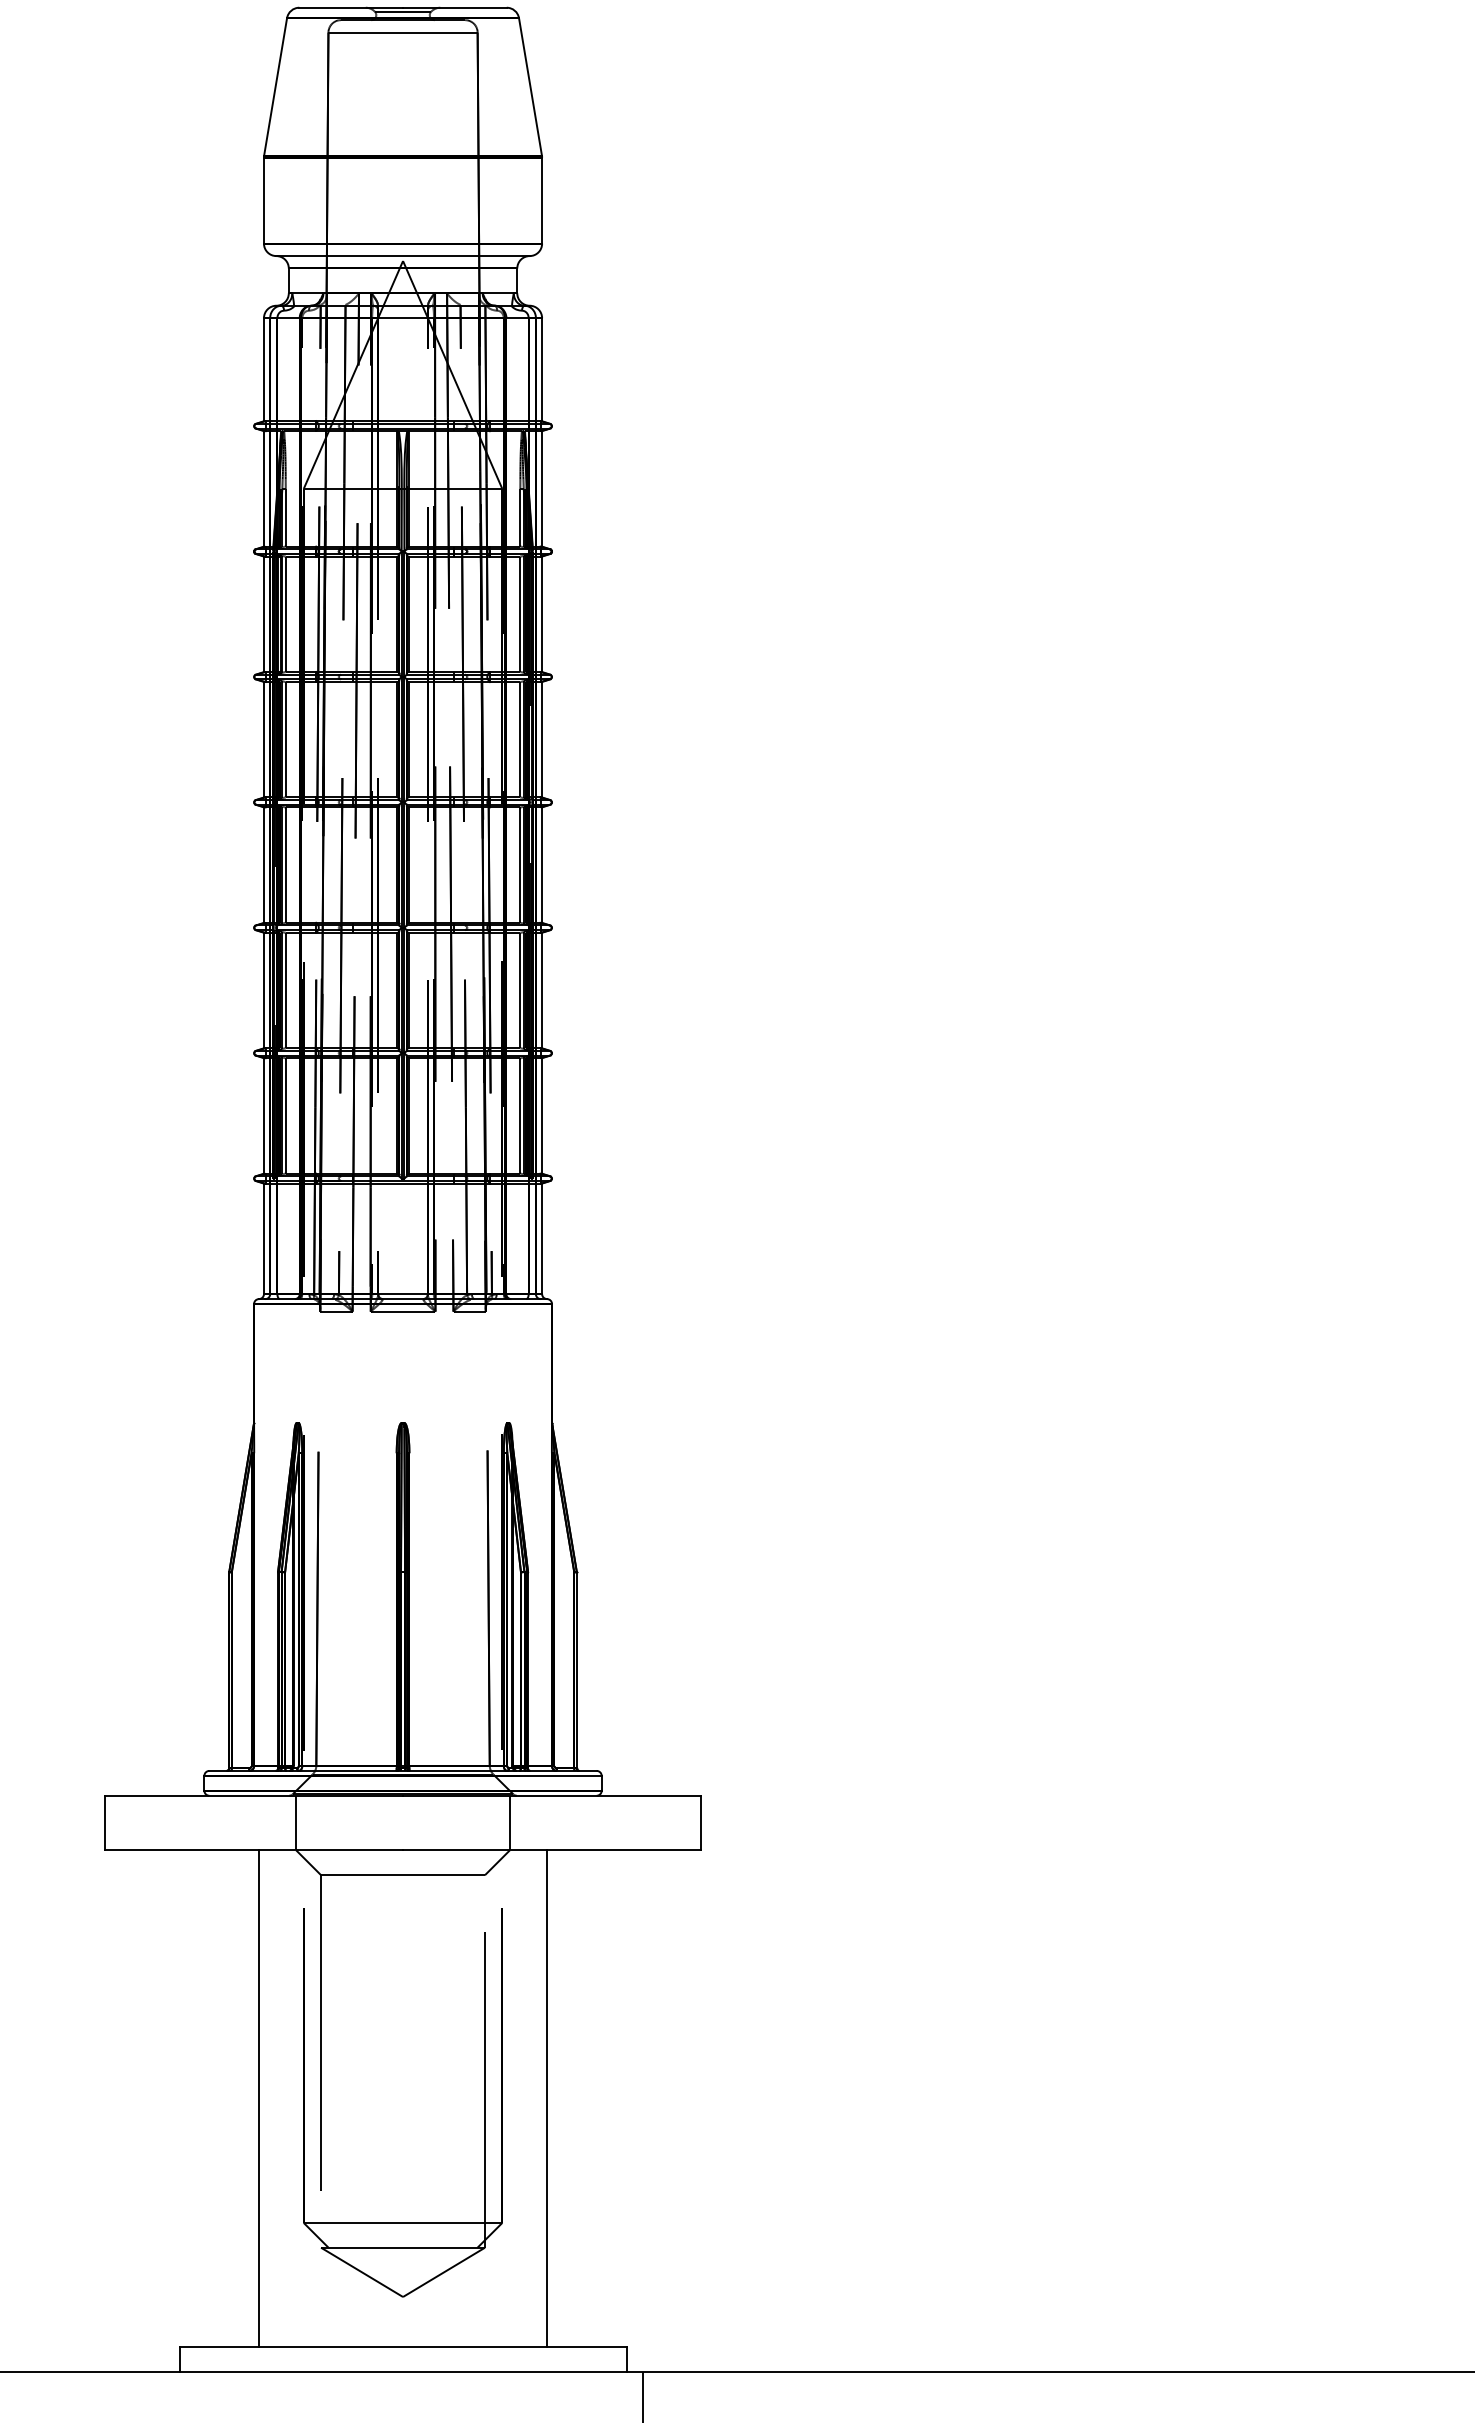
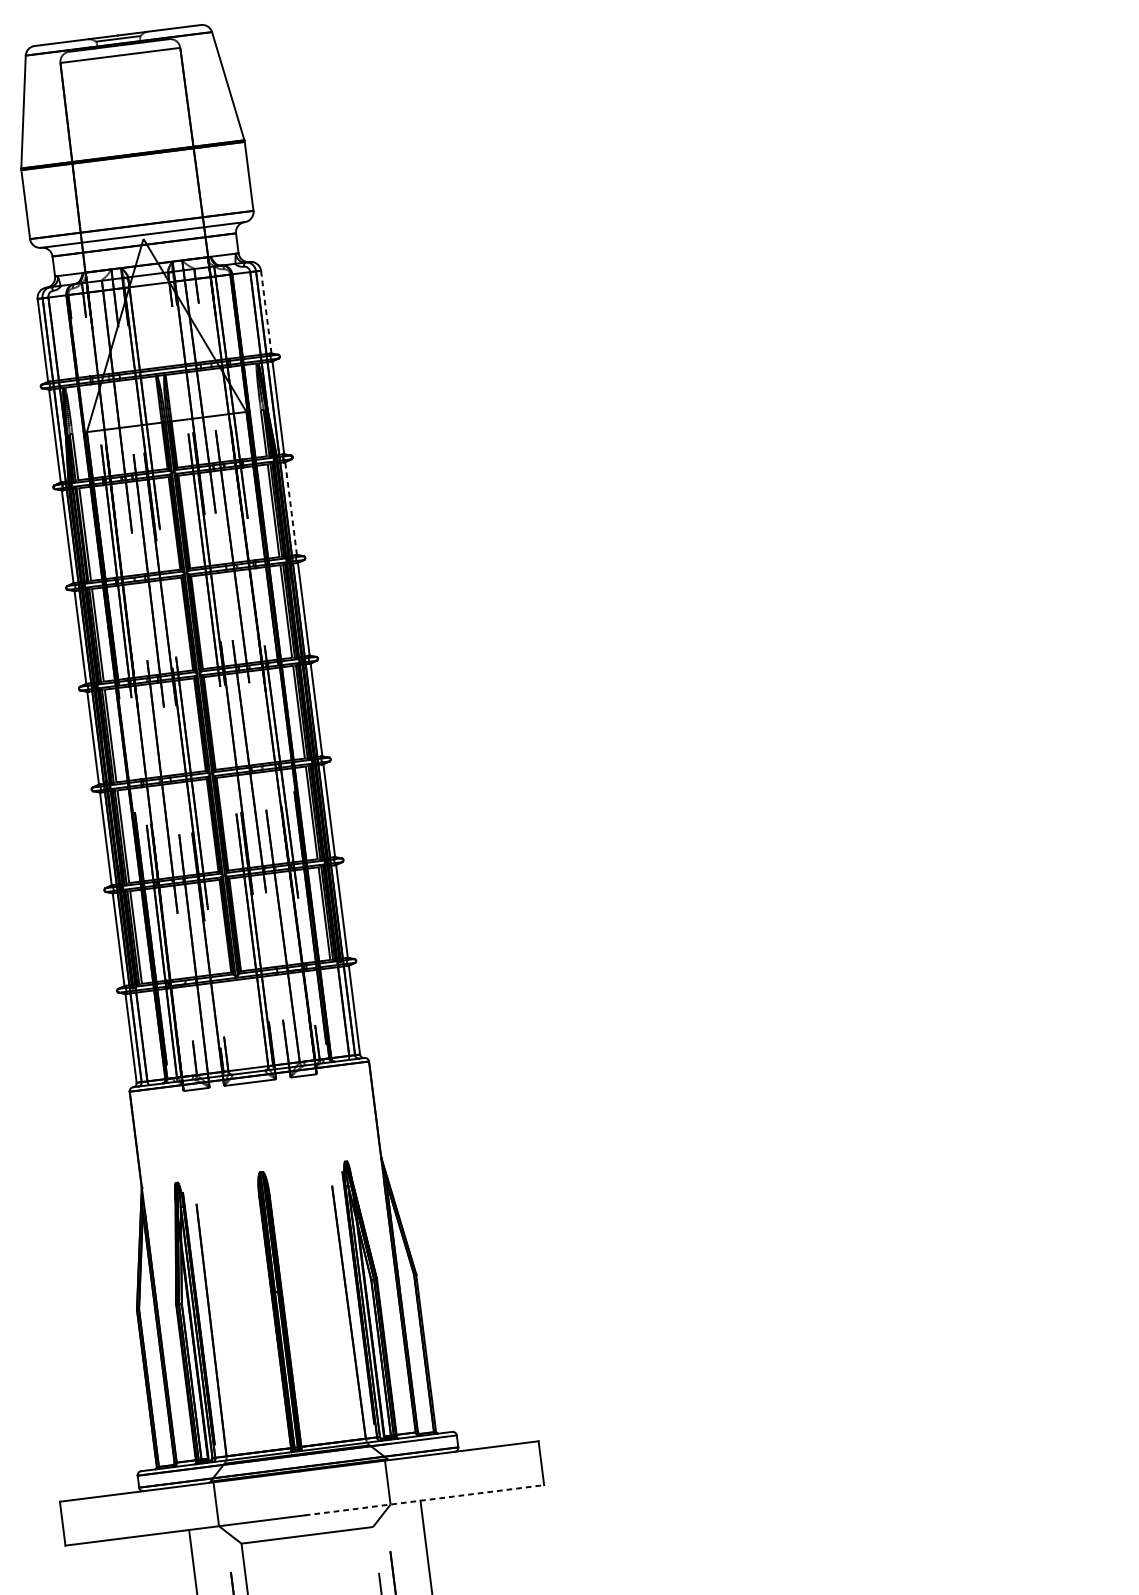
line: (542, 369) -> (266, 311), solid -> dashed
line: (542, 614) -> (291, 508), solid -> dashed
line: (552, 1850) -> (424, 1500), solid -> dashed

